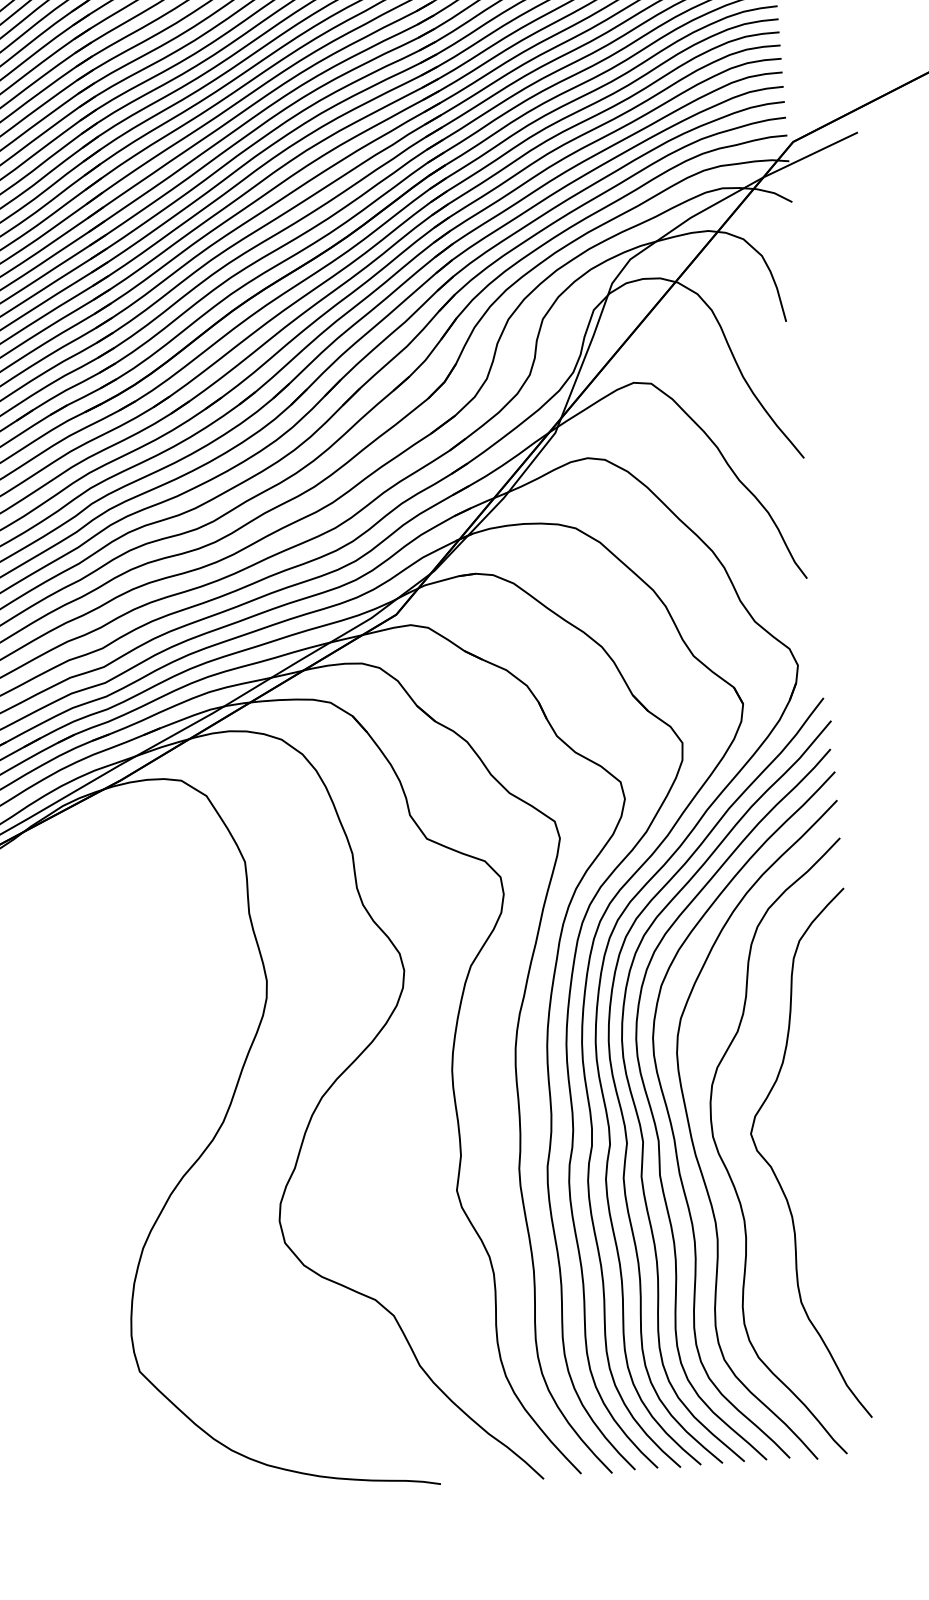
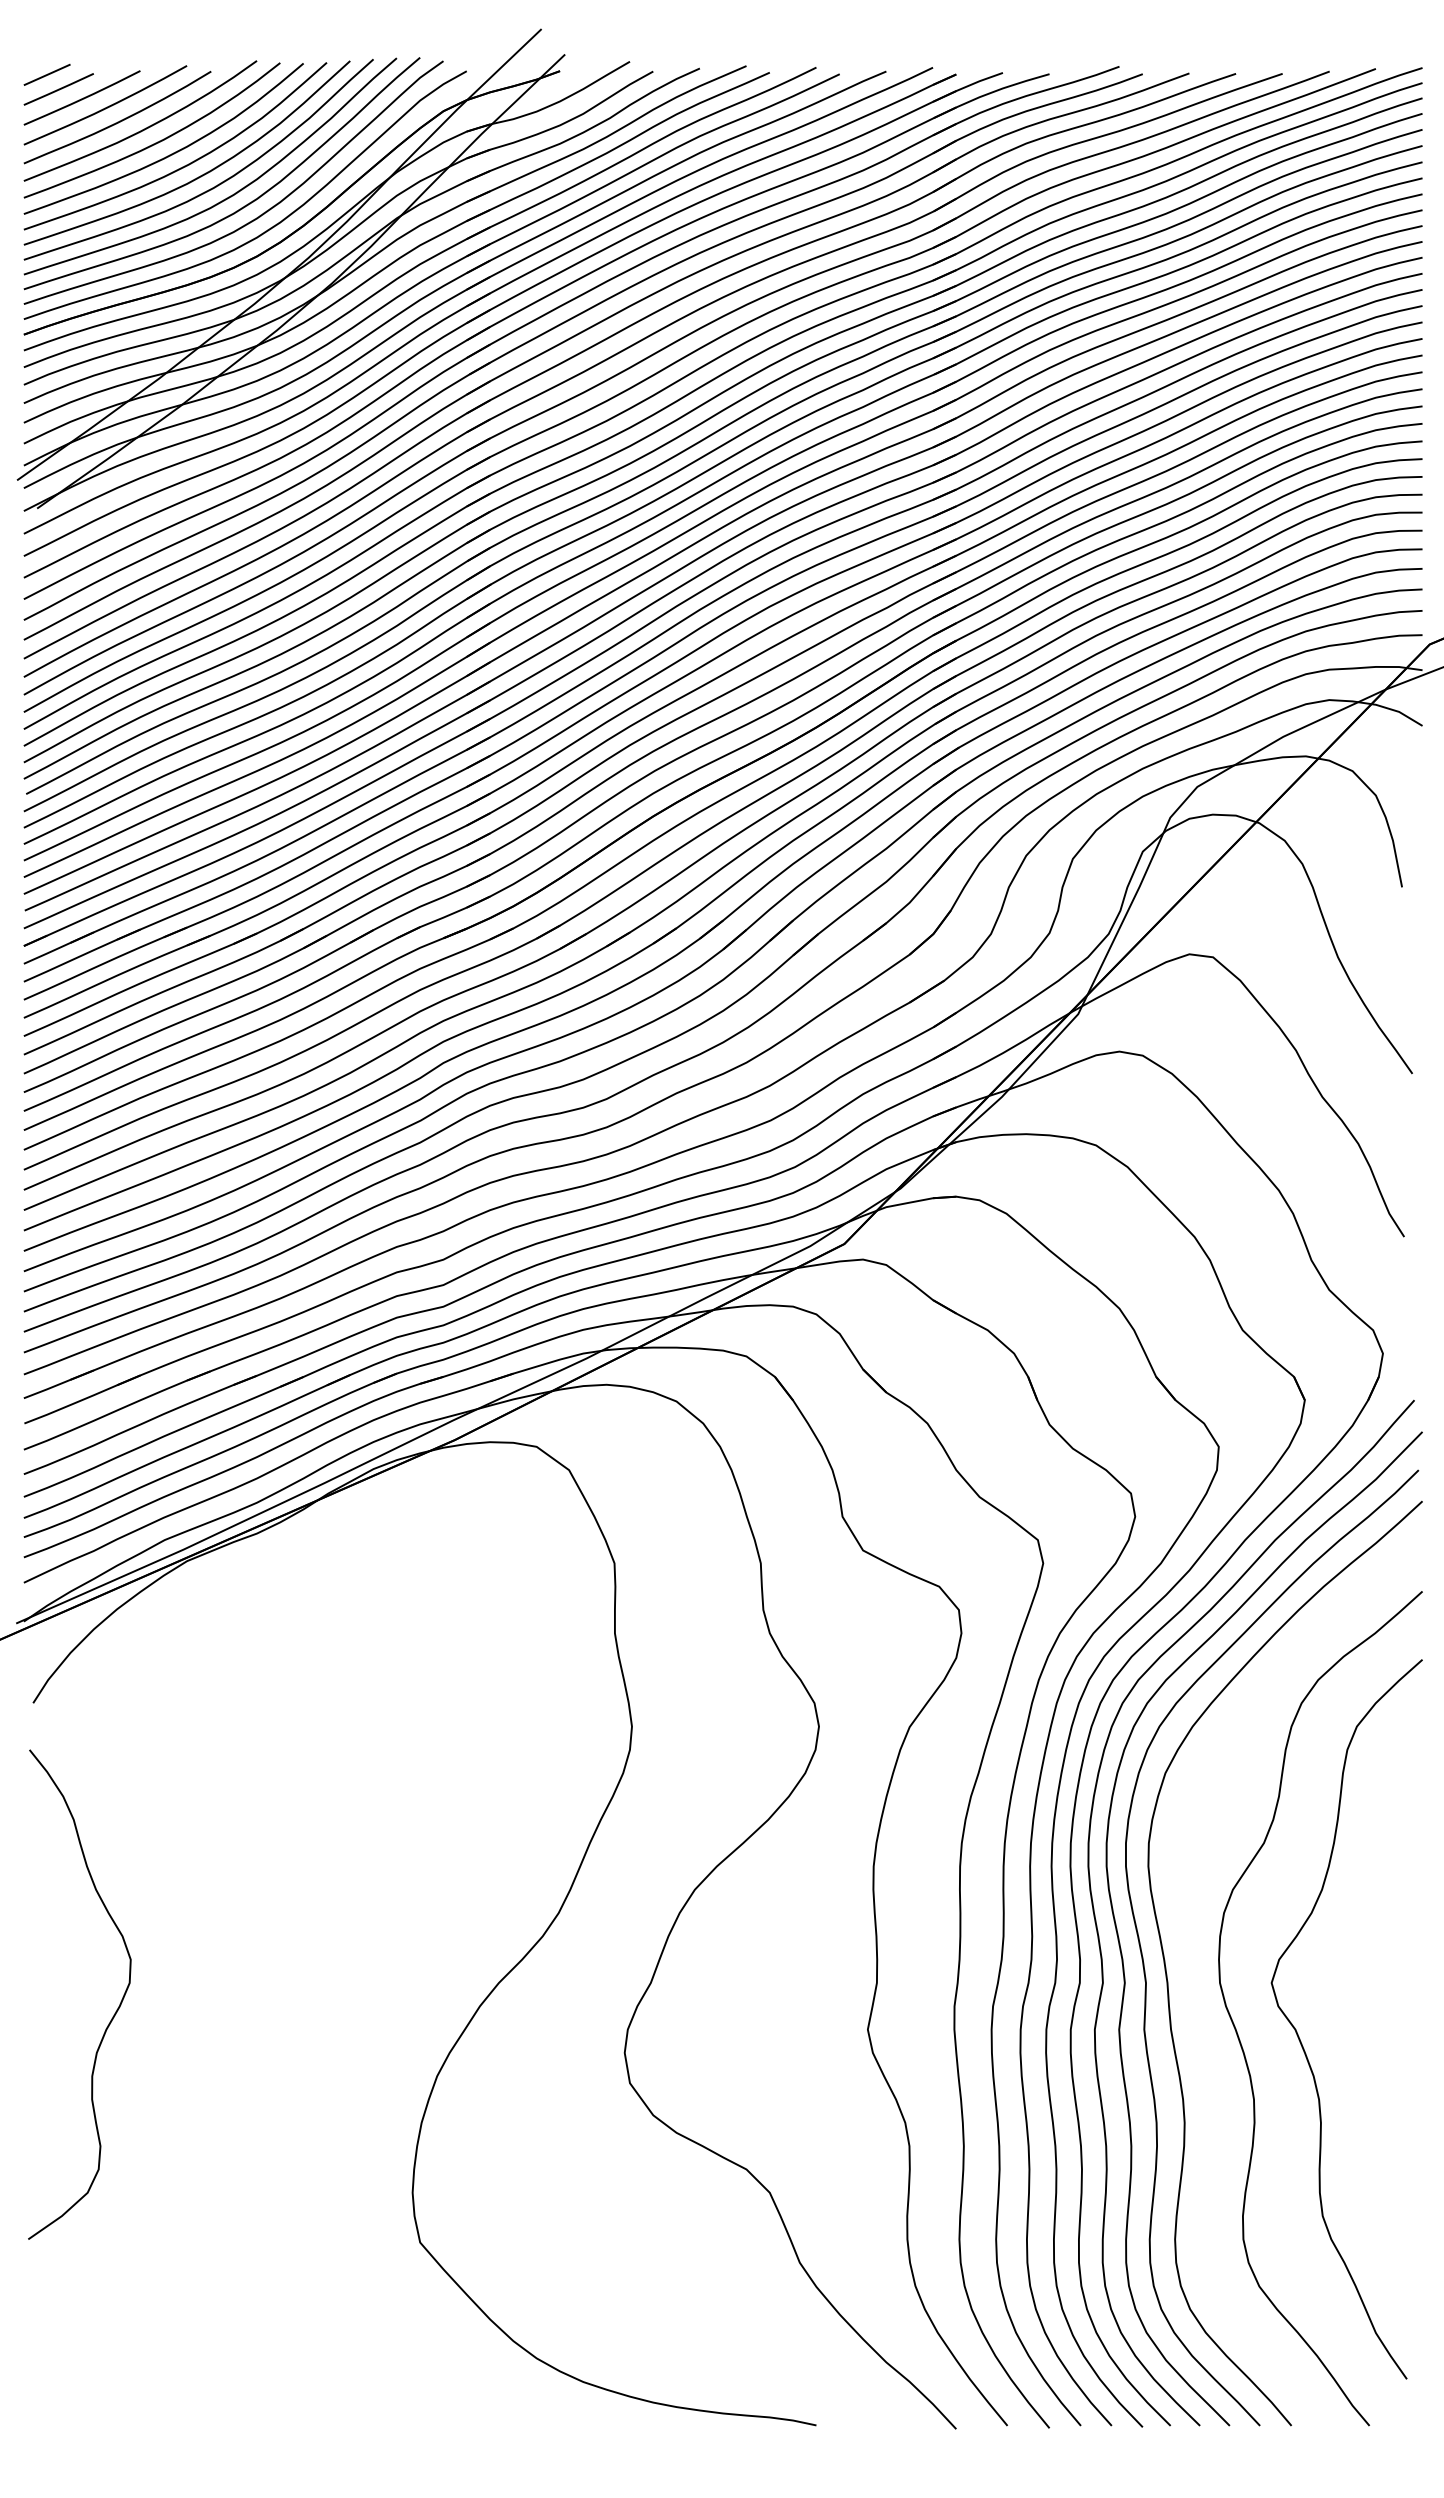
curve: (696, 1153) -> (1195, 2003), removed

